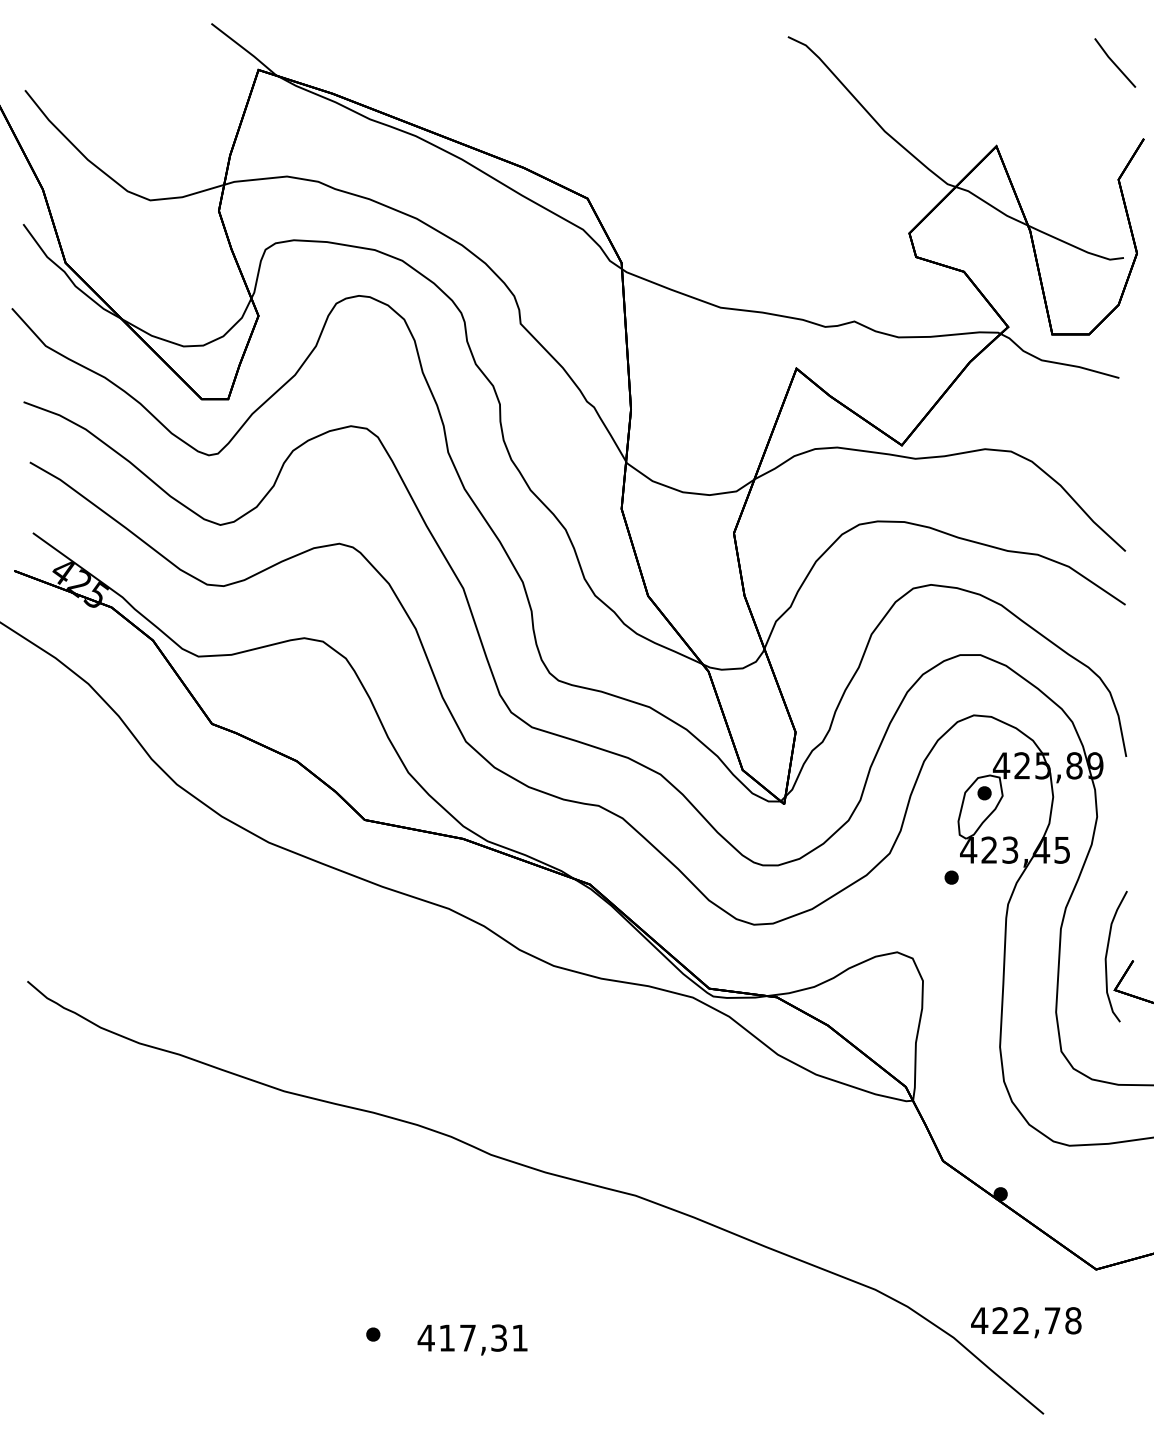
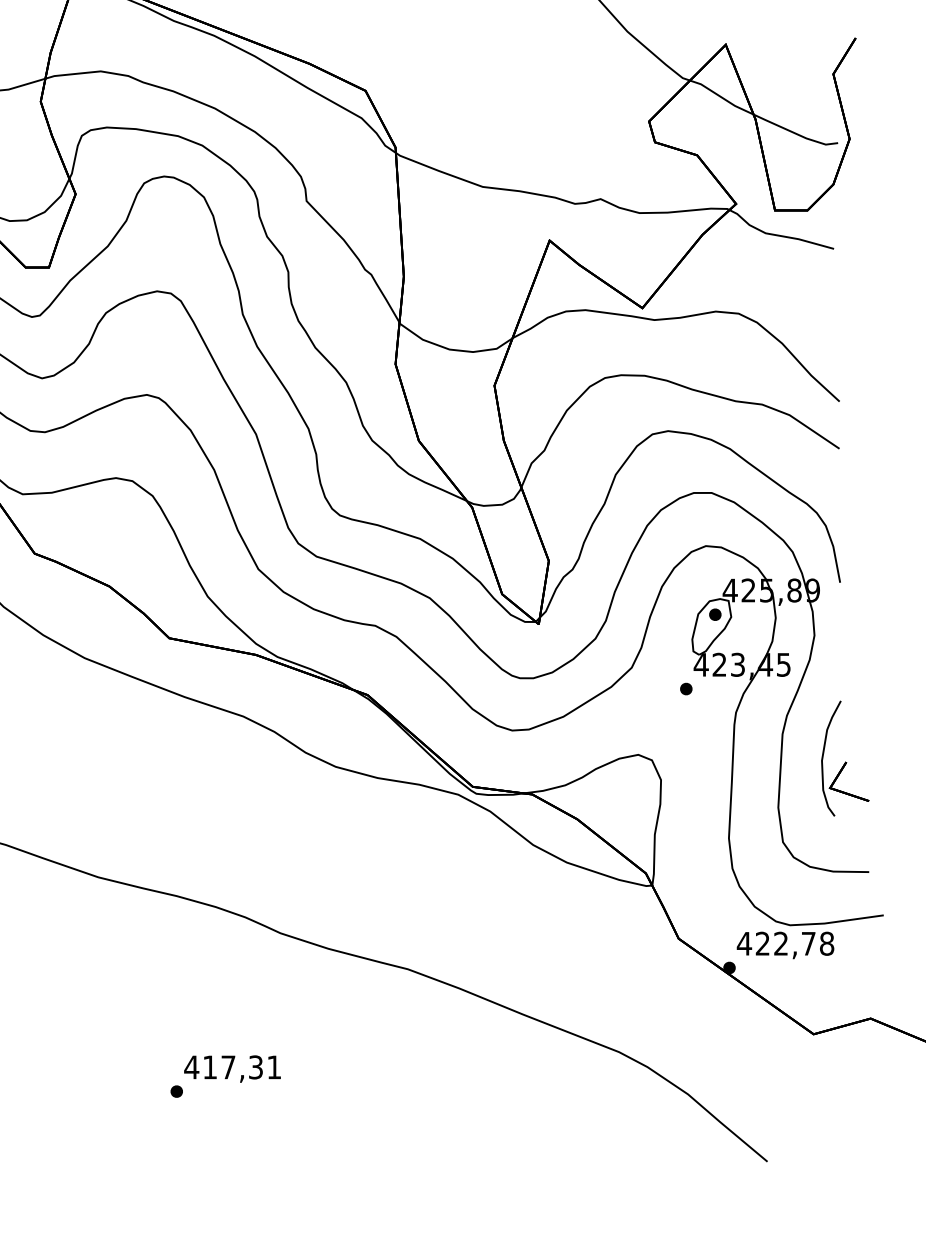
text: (1026, 1322) -> (785, 945), moved
text: (472, 1339) -> (232, 1068), moved

